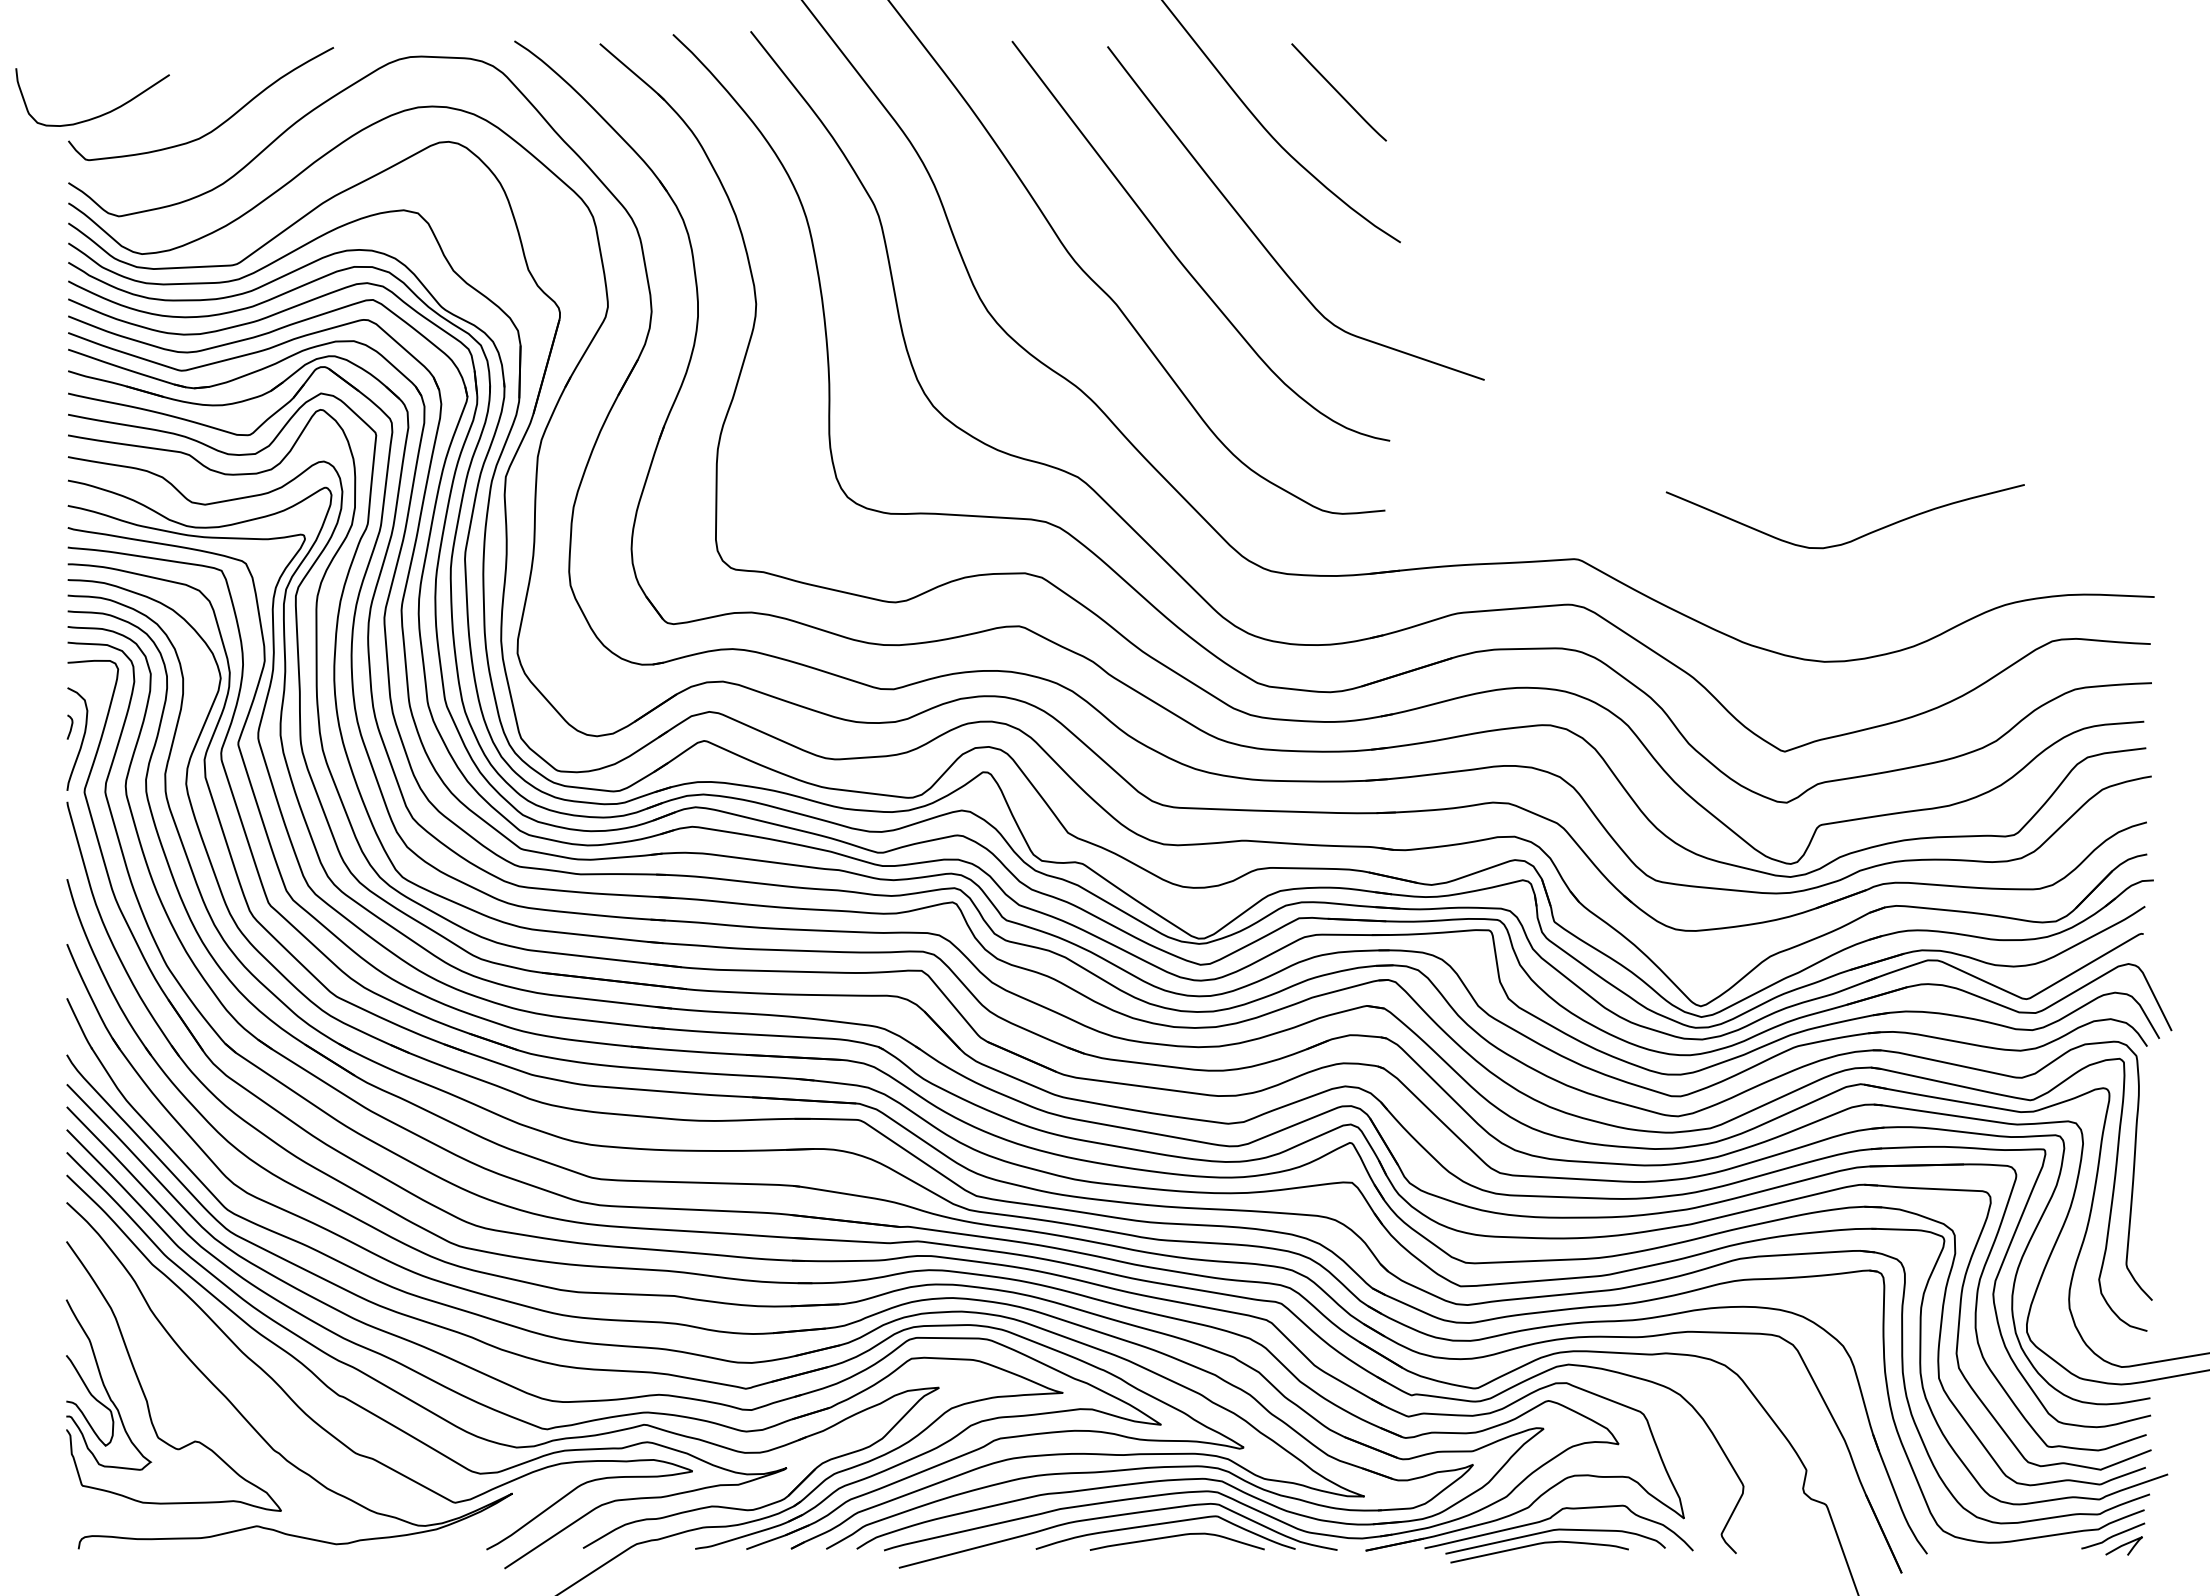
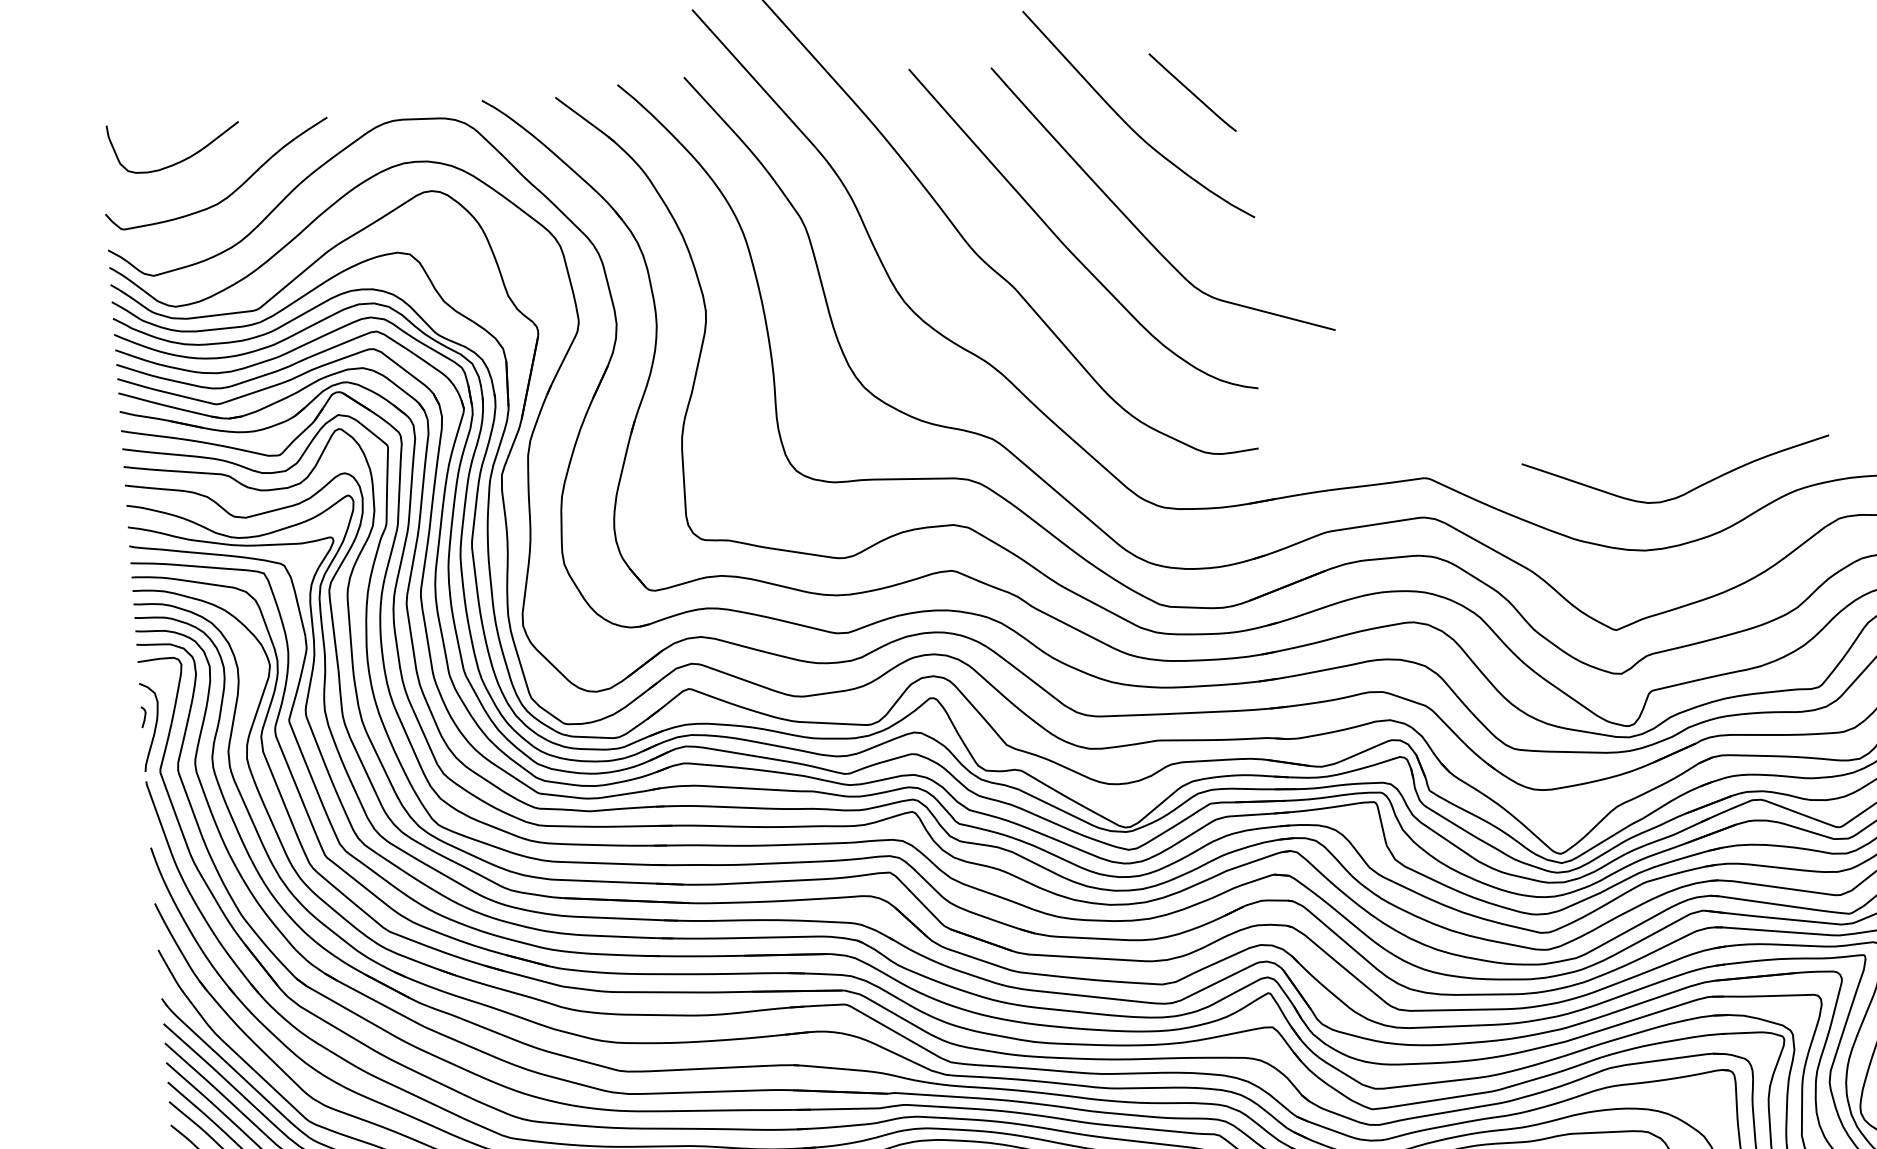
curve: (98, 115) -> (180, 160), moved
curve: (1852, 539) -> (1684, 493), moved

